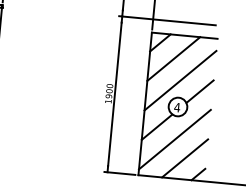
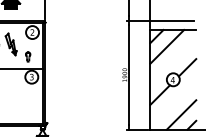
line: (180, 80) -> (173, 61), removed
line: (175, 139) -> (173, 102), removed

